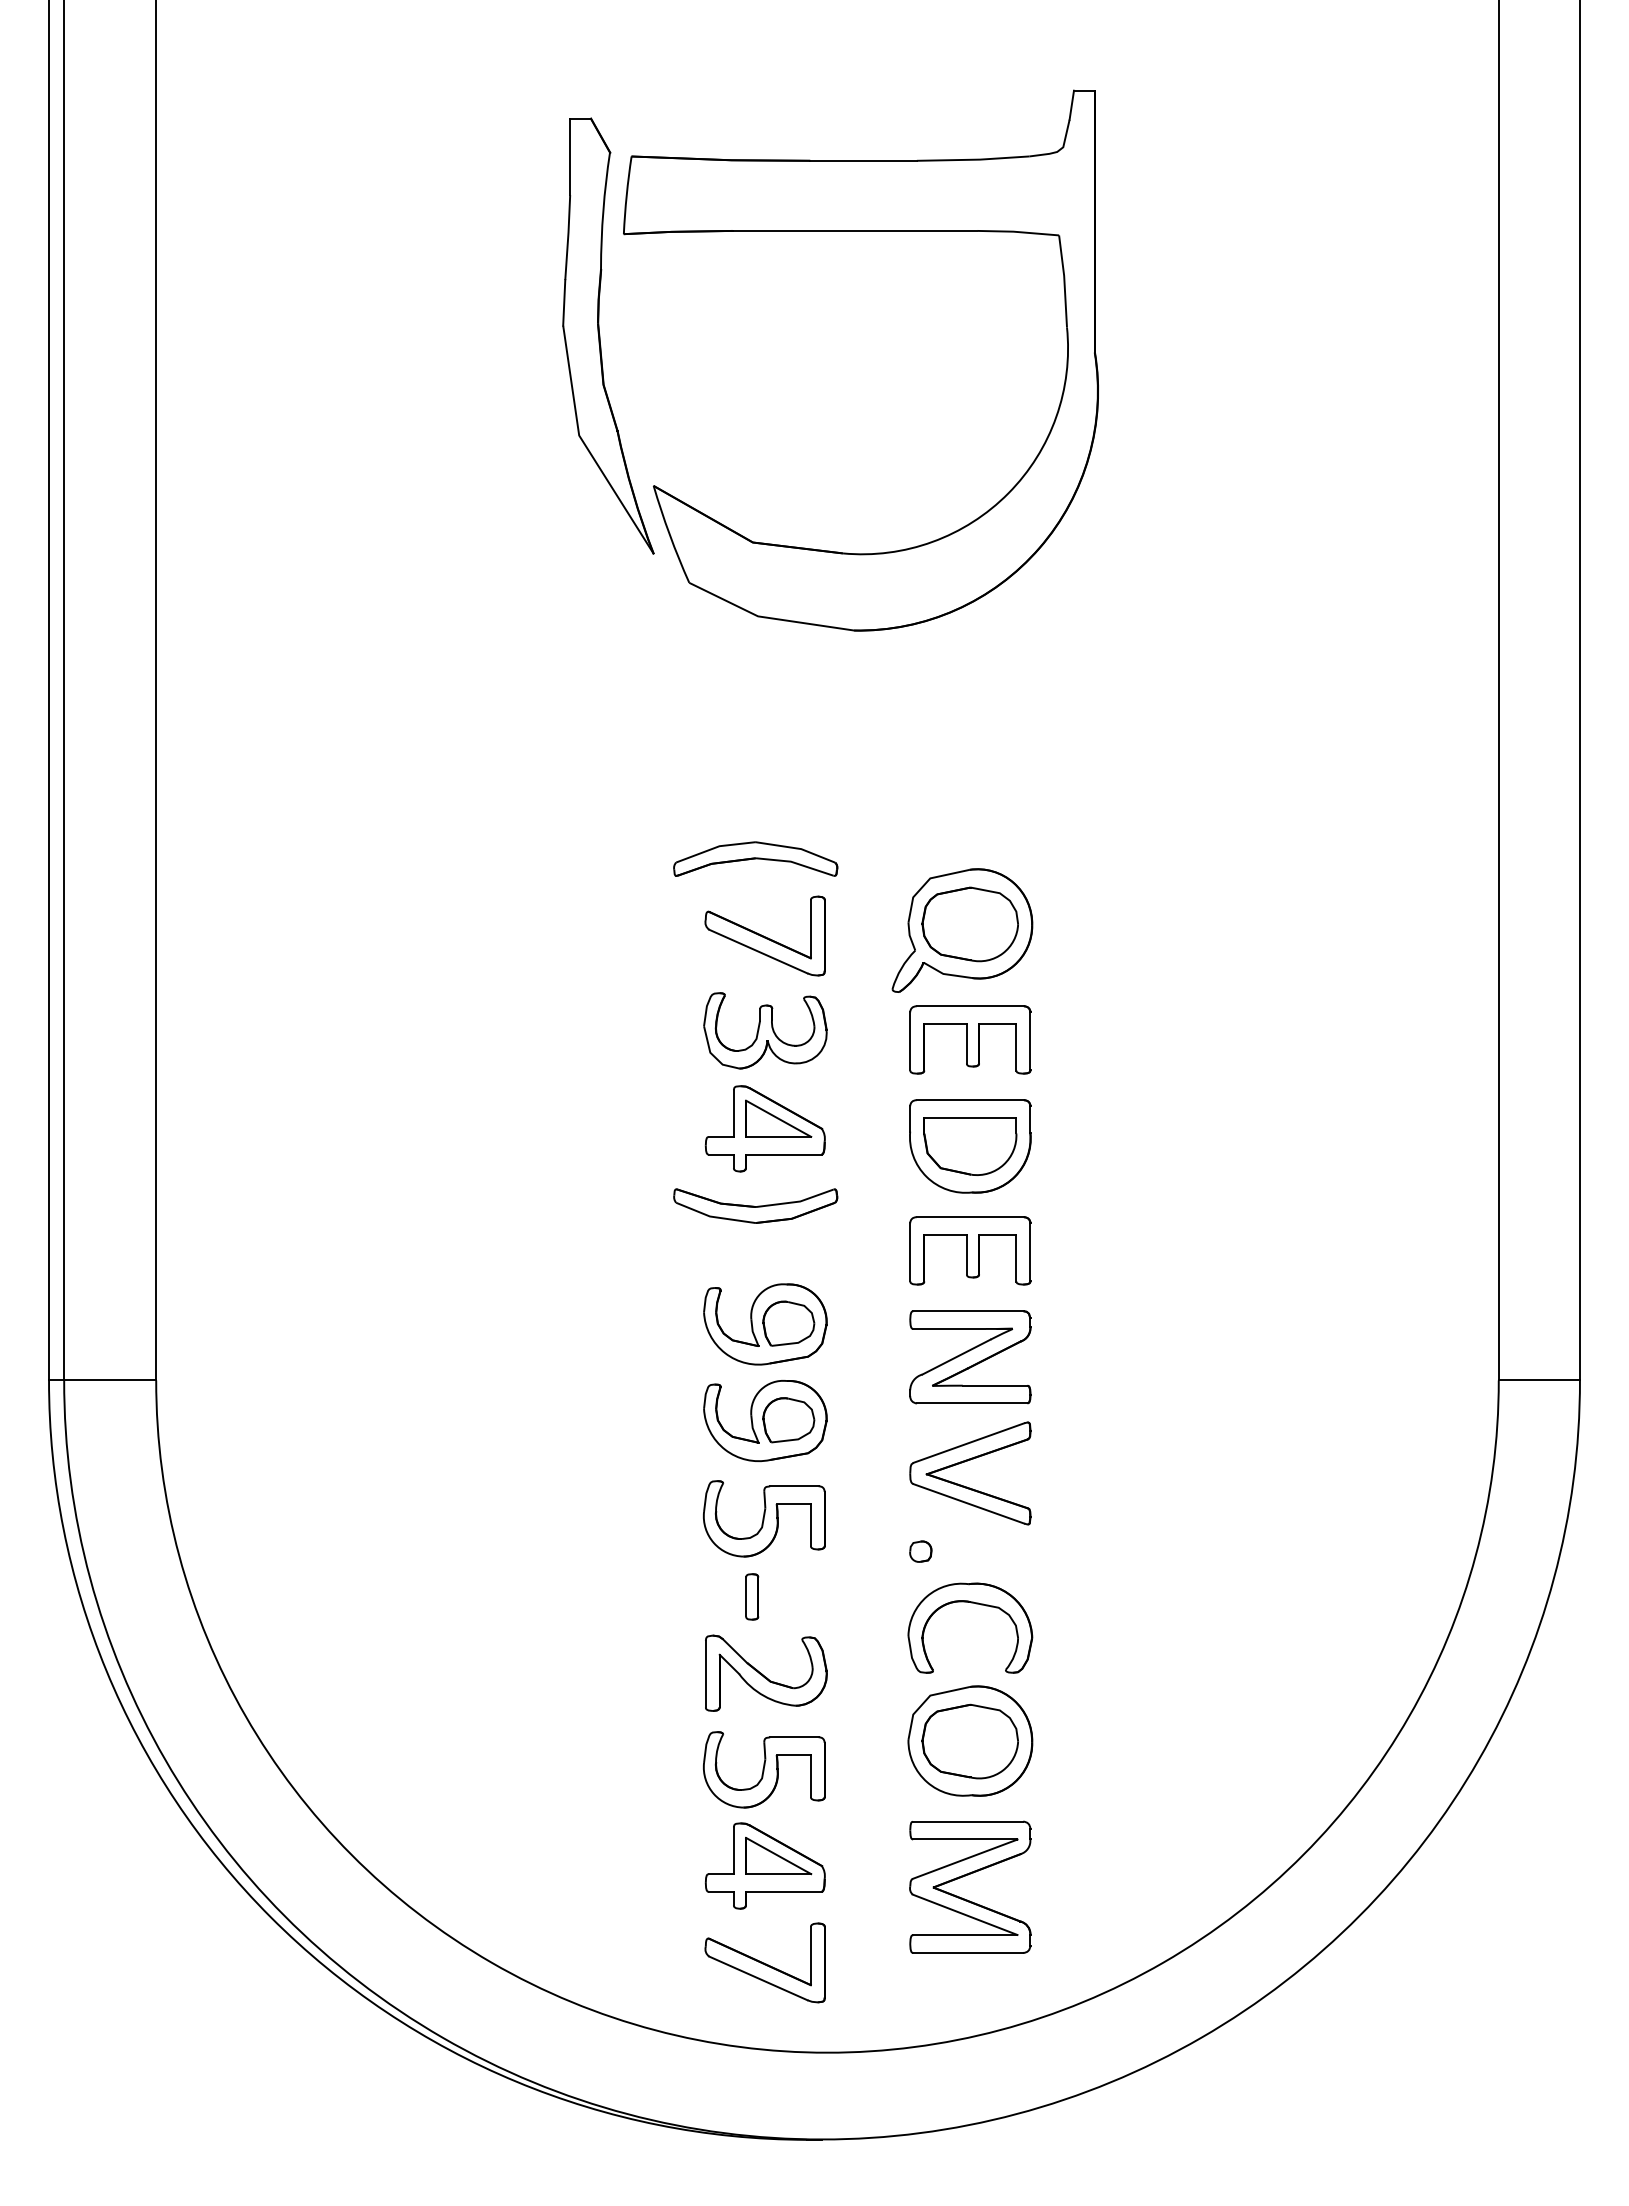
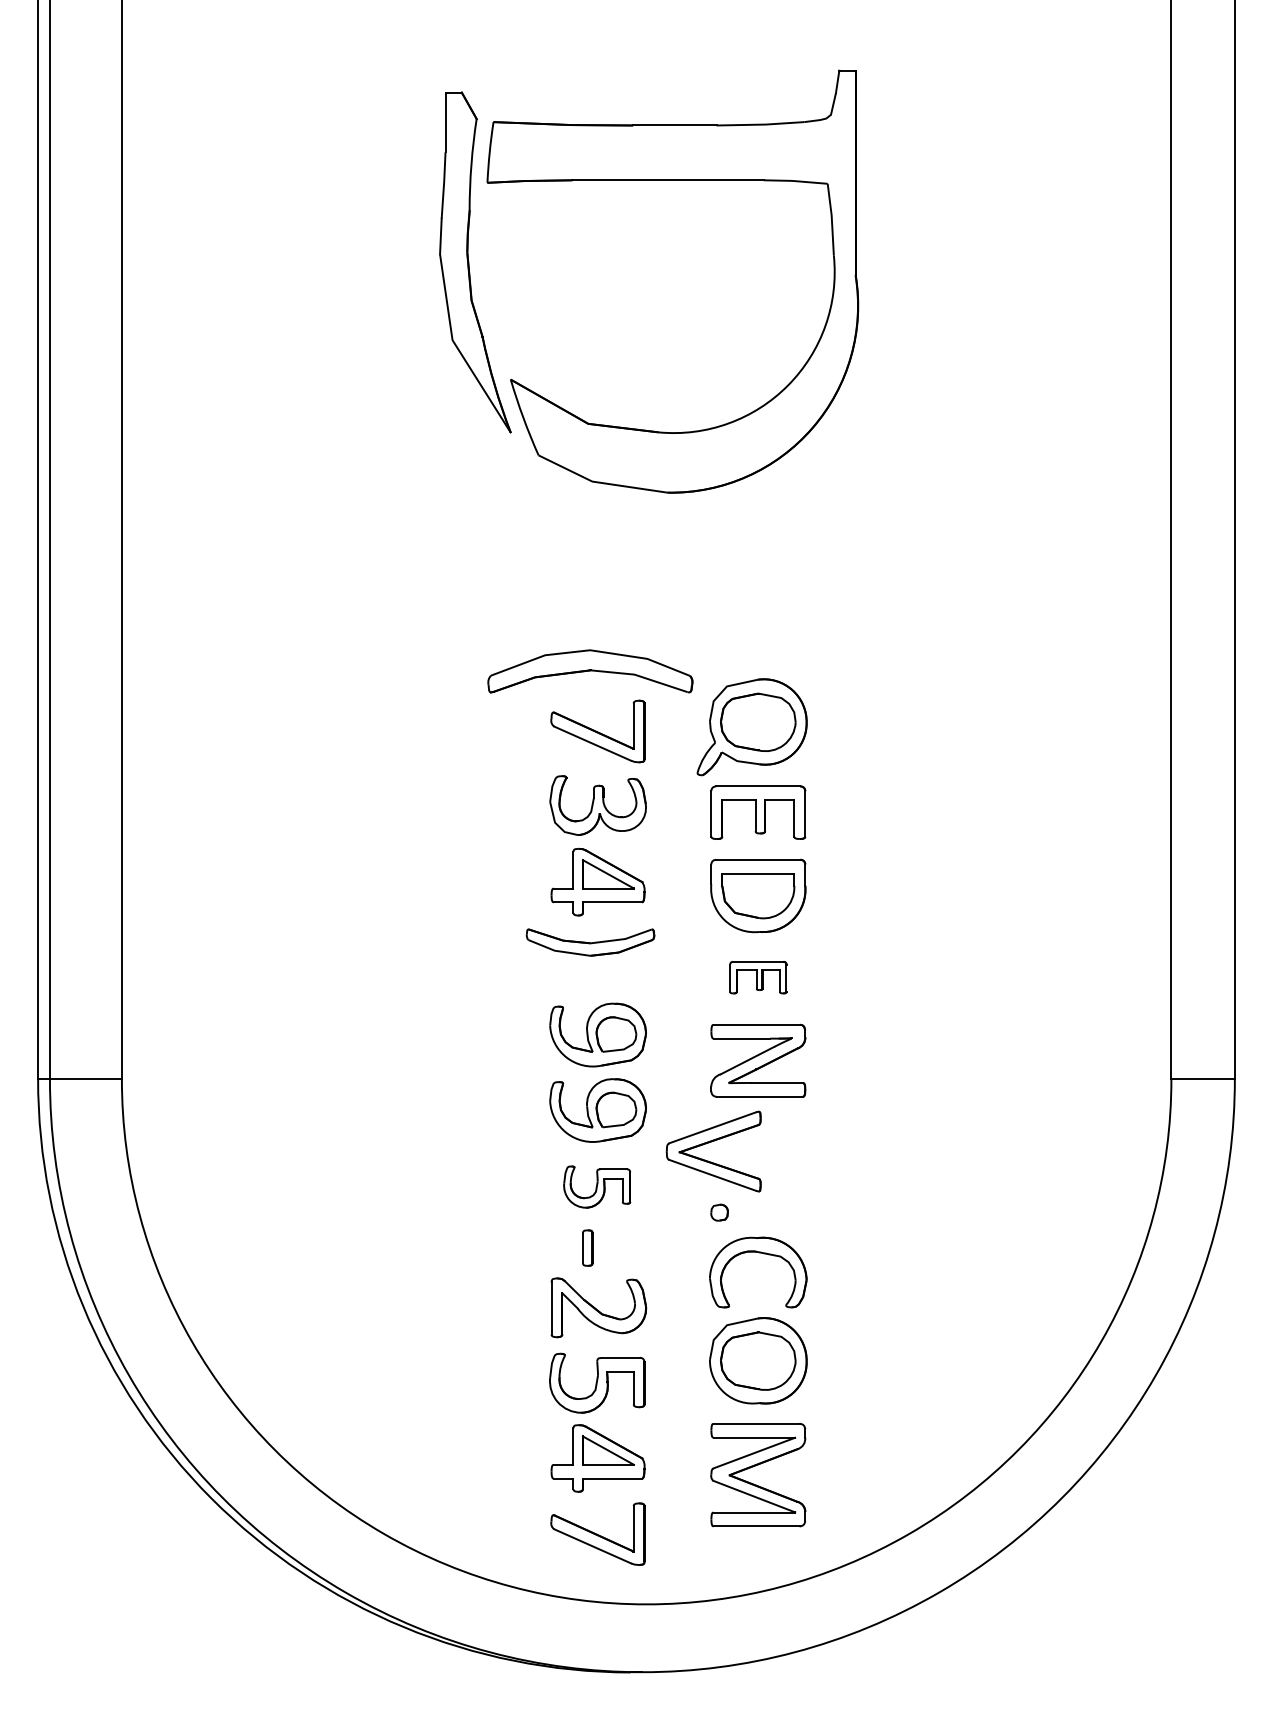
part: (755, 858) -> (590, 670), size x1.6
part: (970, 1250) -> (758, 977), size x0.6
part: (967, 1461) -> (711, 1142), moved
part: (763, 1518) -> (596, 1186), size x0.7

